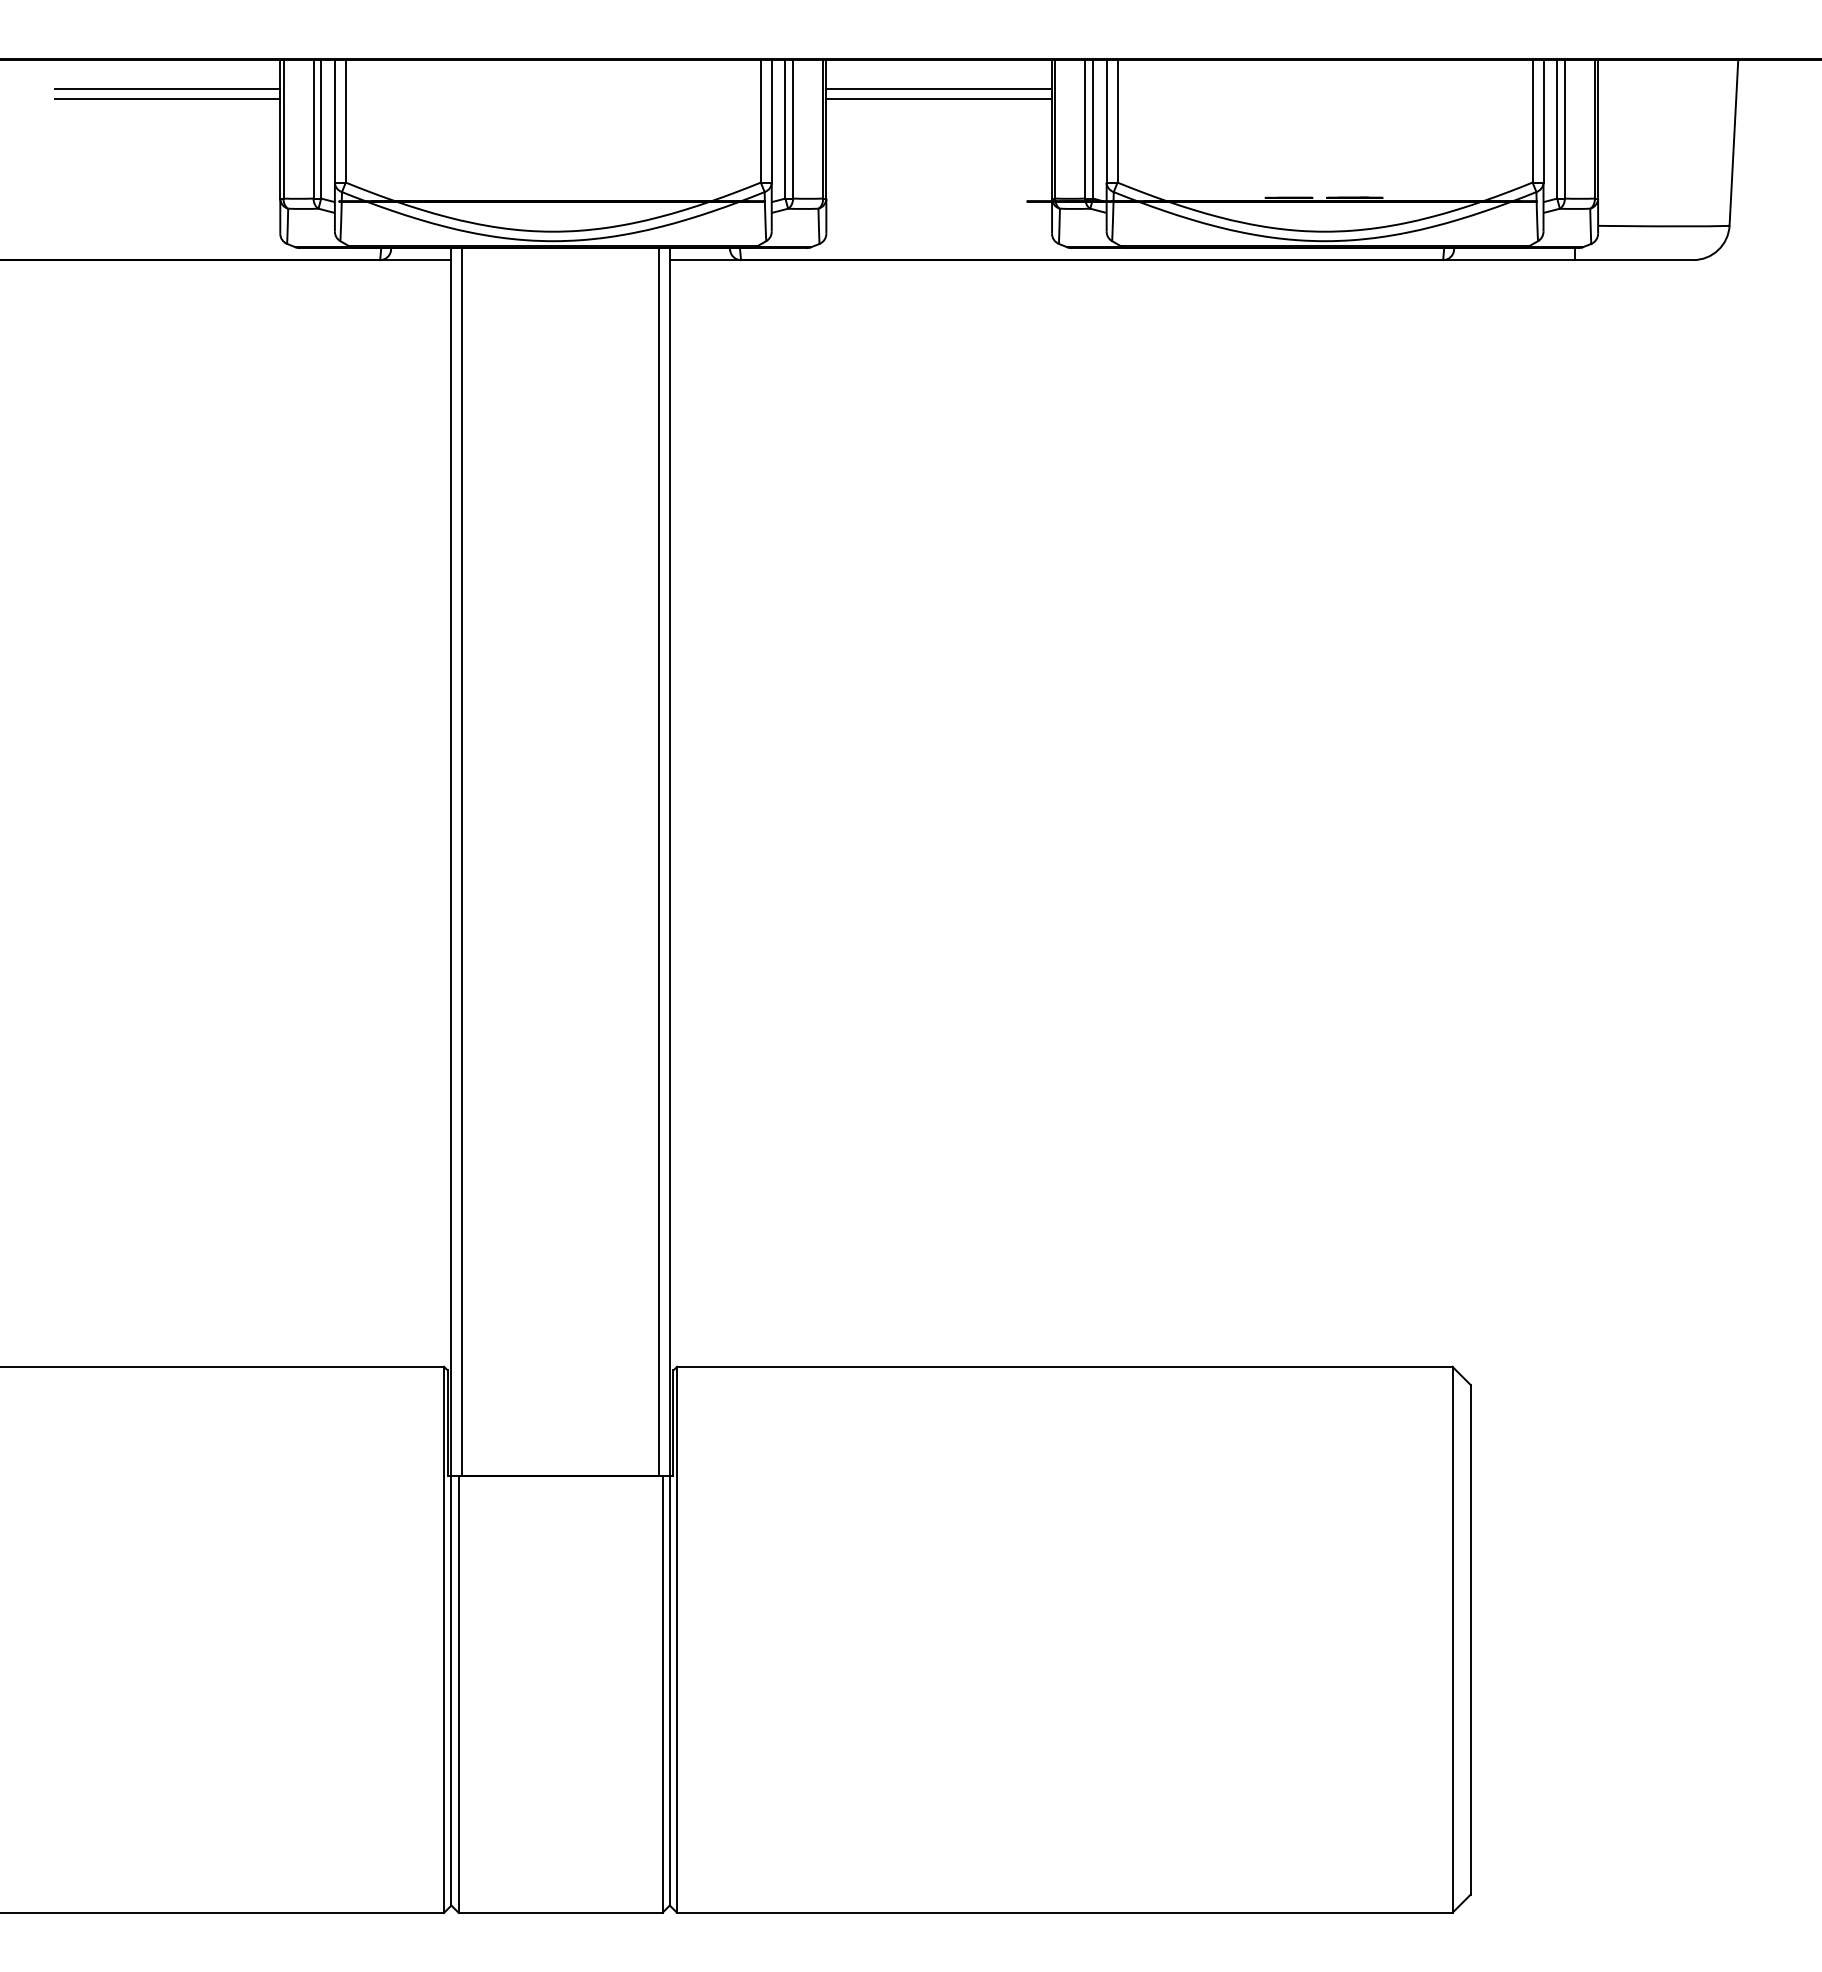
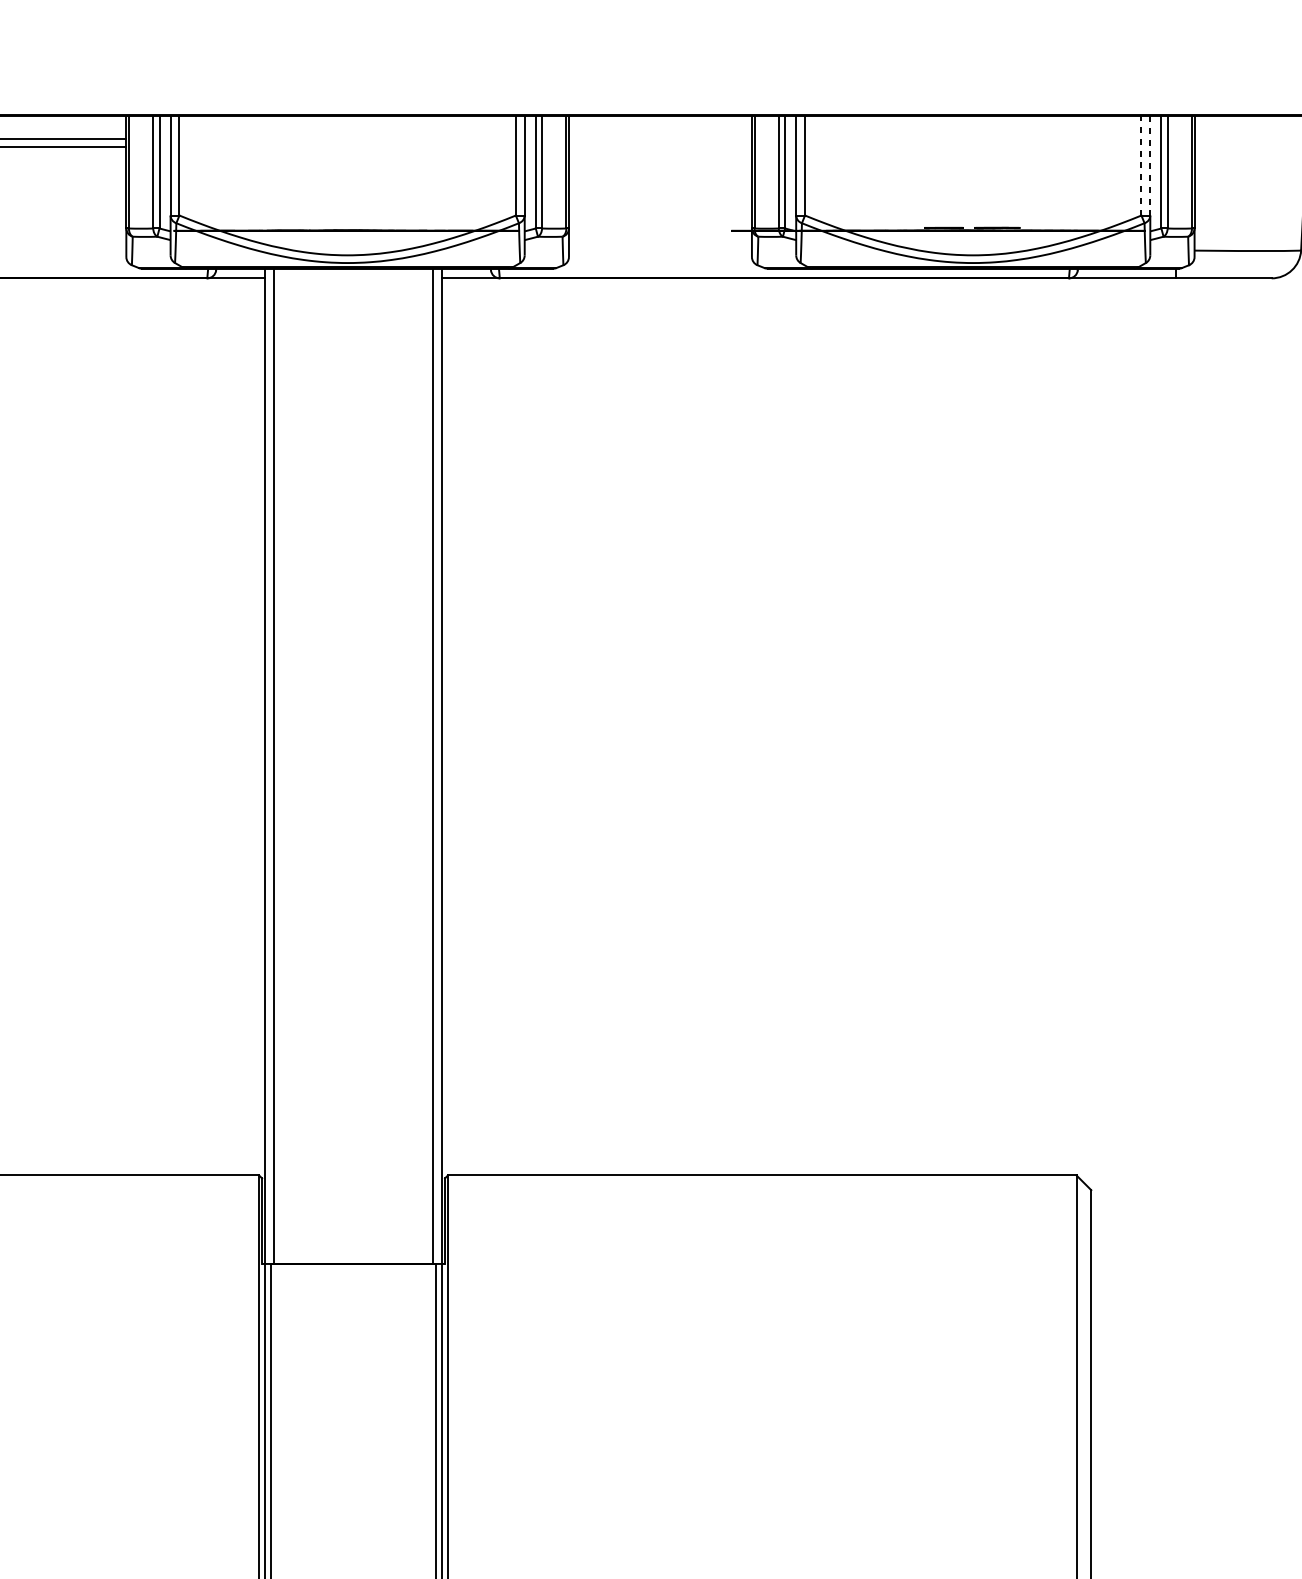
line: (939, 88) -> (660, 139), removed
line: (939, 98) -> (660, 147), removed
line: (1532, 120) -> (1141, 165), solid -> dashed
line: (1543, 121) -> (1150, 166), solid -> dashed

